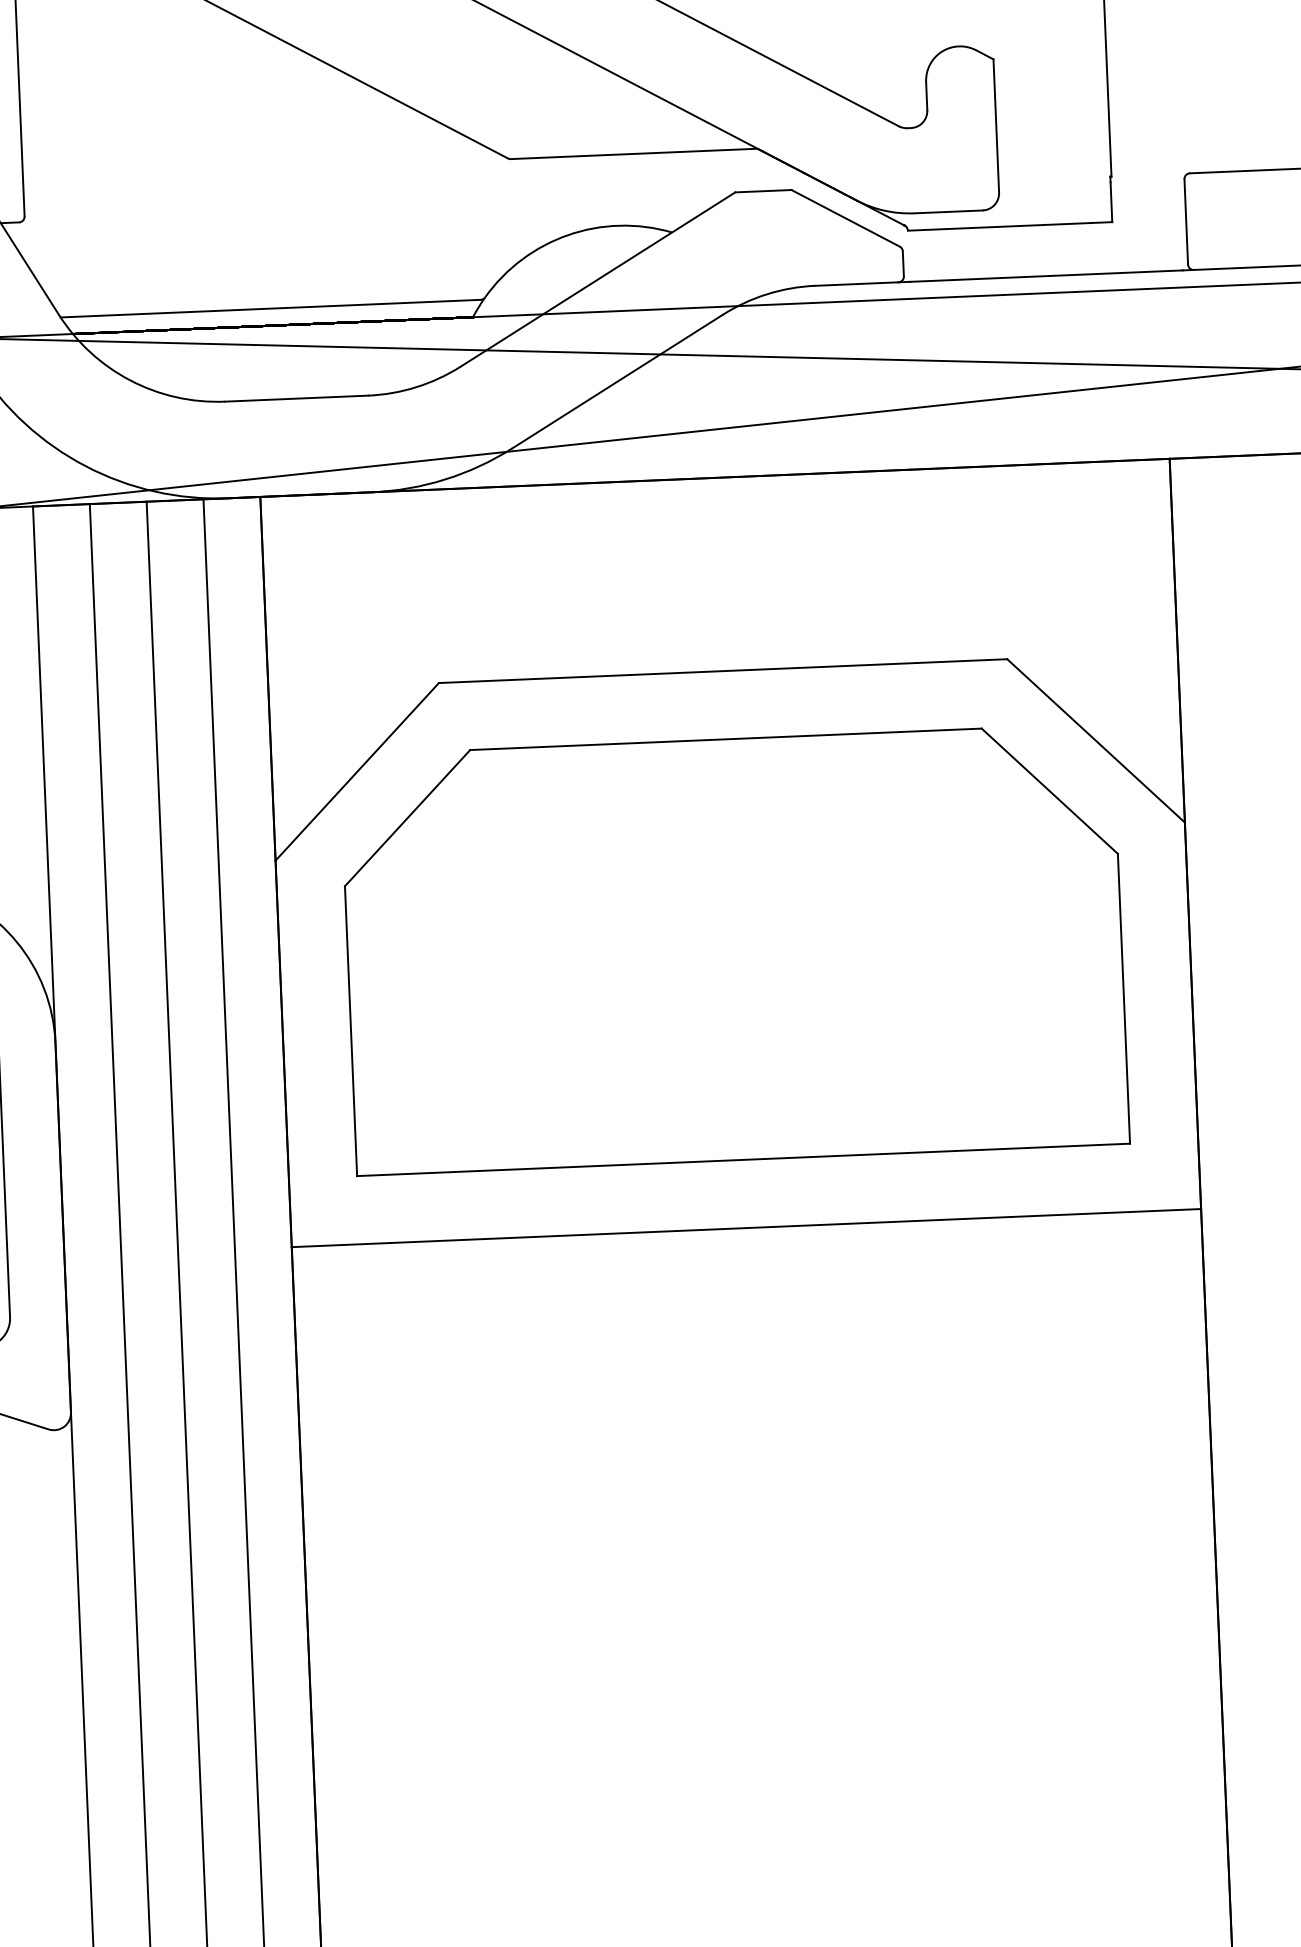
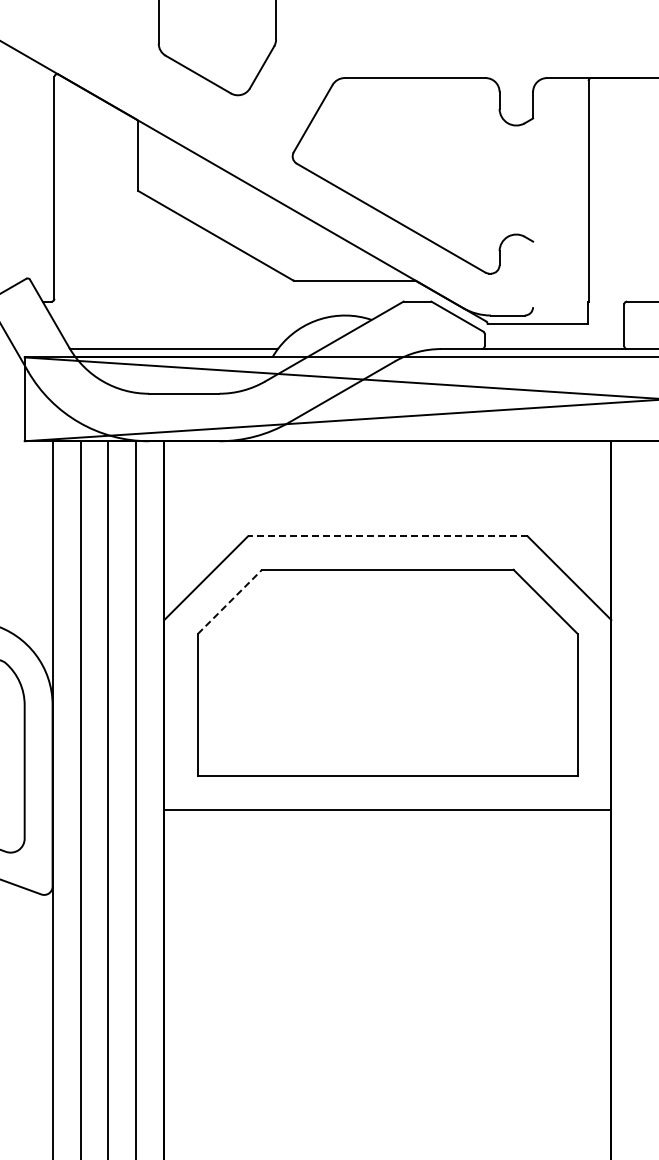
line: (997, 126) -> (533, 274), removed
line: (722, 671) -> (387, 536), solid -> dashed
line: (408, 817) -> (230, 601), solid -> dashed

